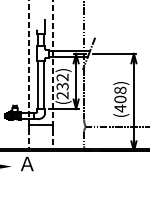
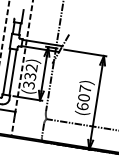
text: (62, 95) -> (28, 85), (232) -> (332)
text: (120, 99) -> (84, 97), (408) -> (607)

